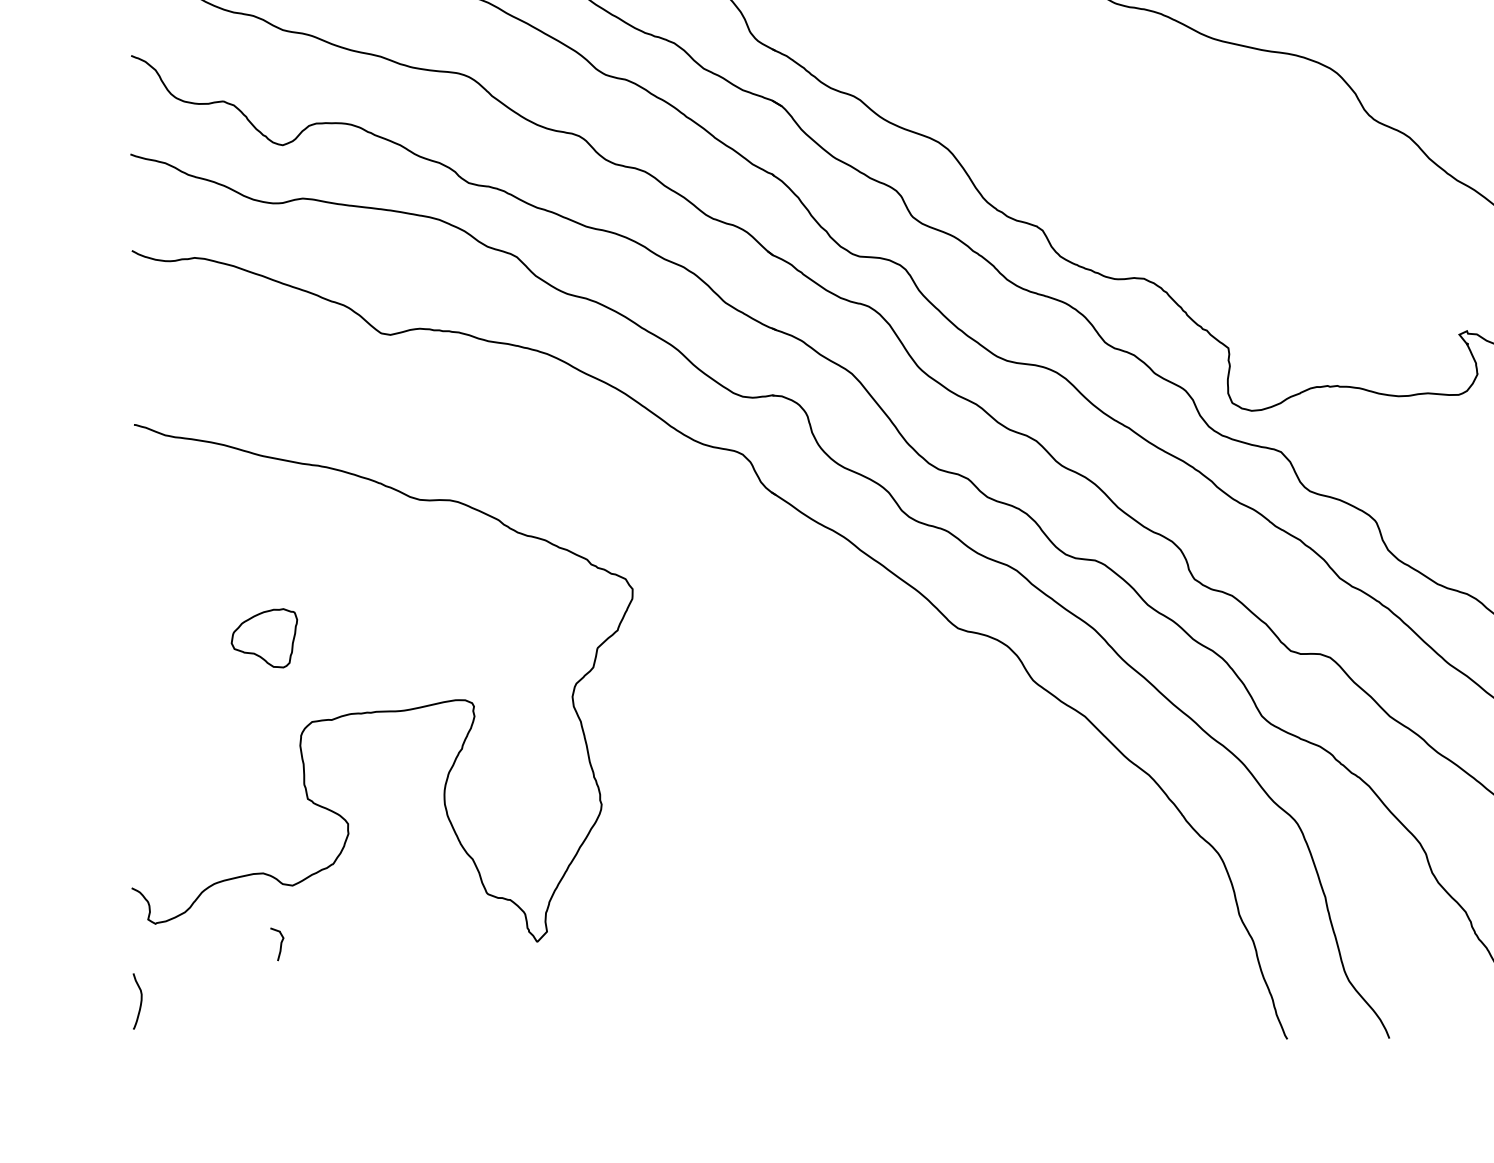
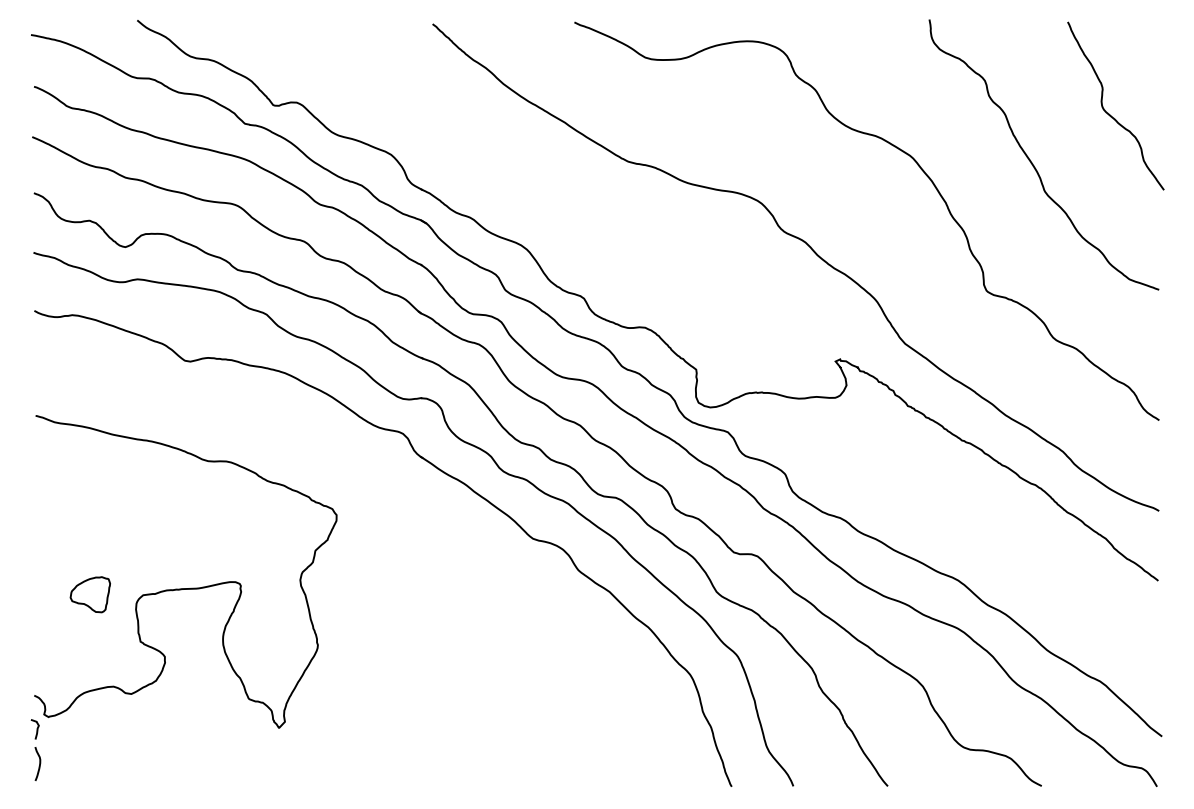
part: (262, 637) -> (89, 594), moved
curve: (279, 944) -> (36, 729), moved

